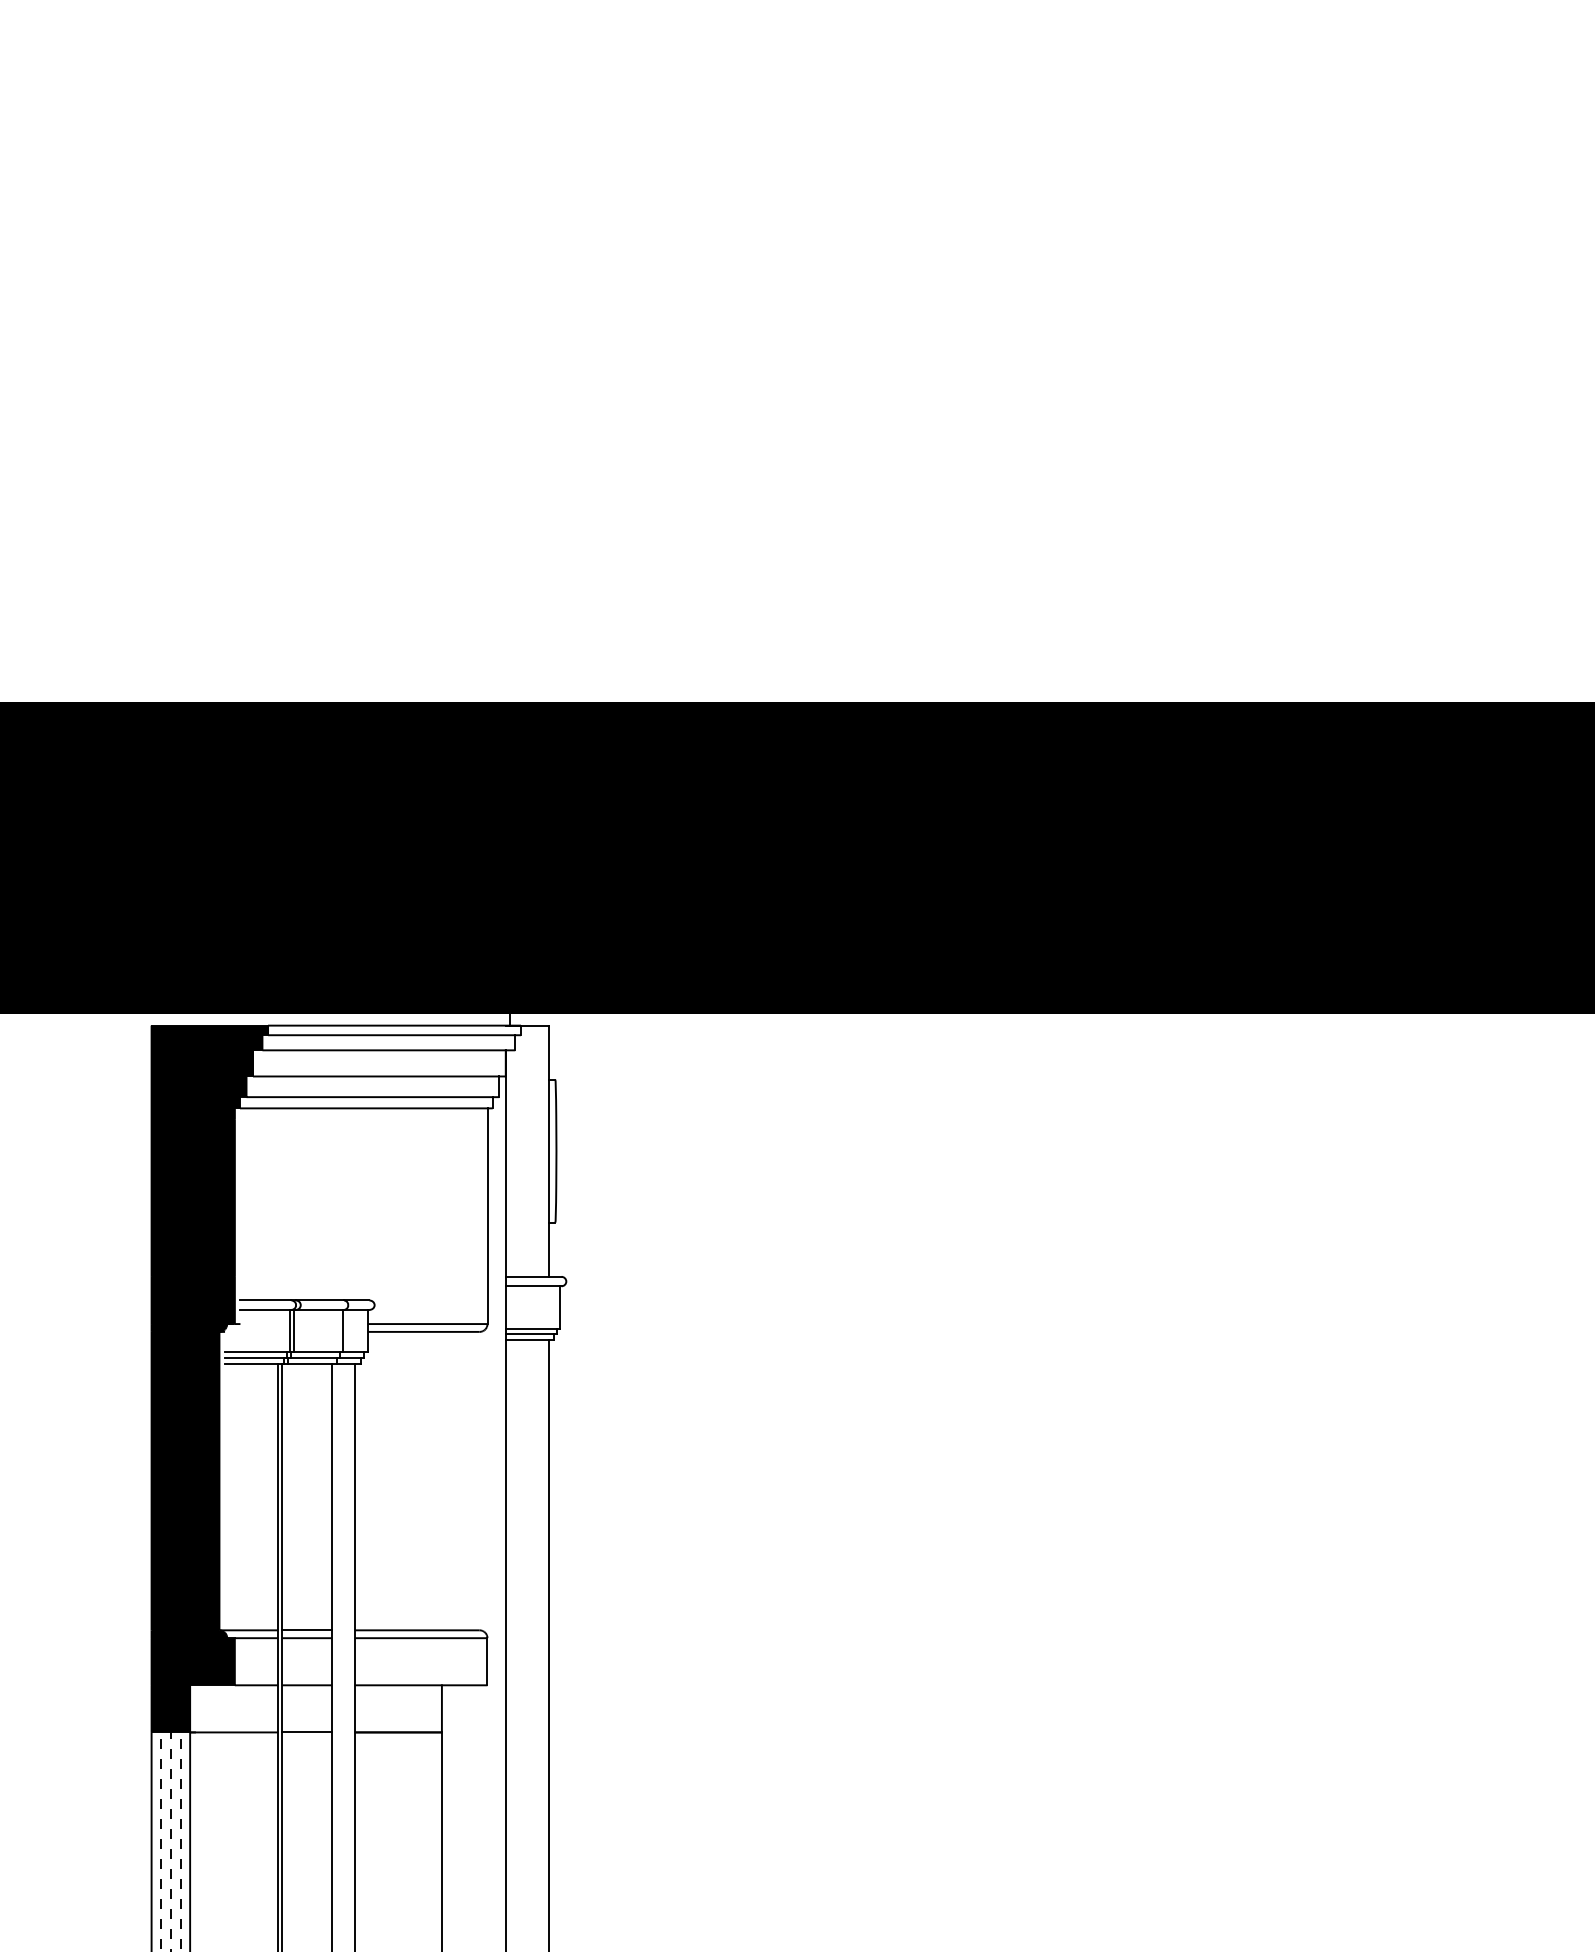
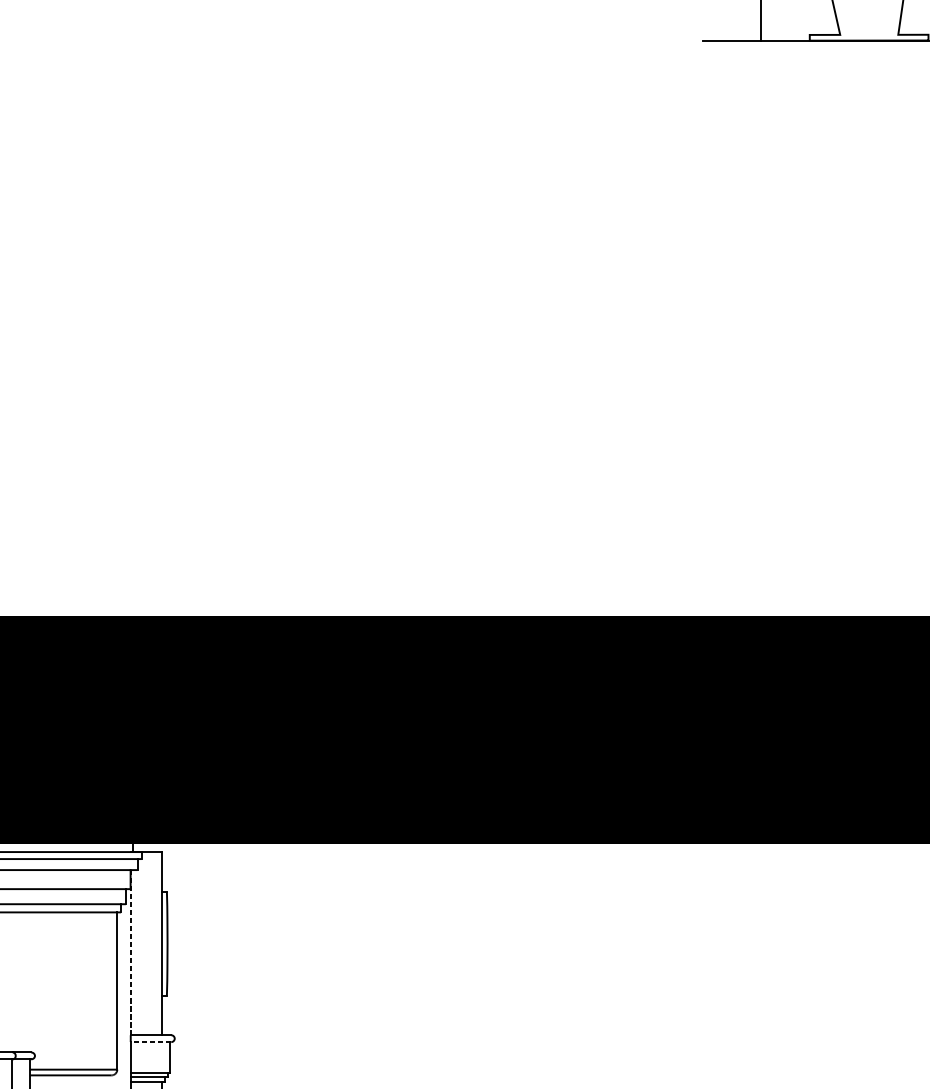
line: (505, 1164) -> (130, 953), solid -> dashed
line: (533, 1286) -> (150, 1042), solid -> dashed

